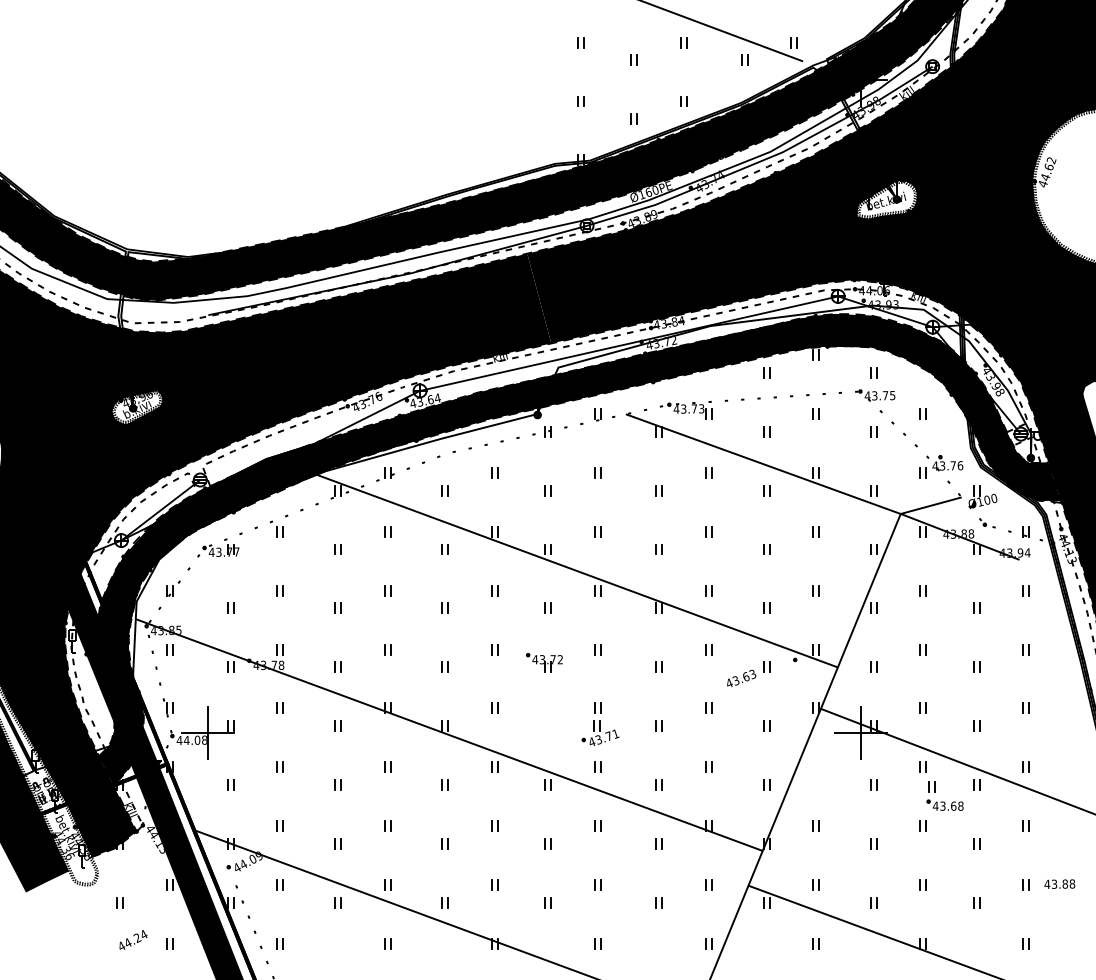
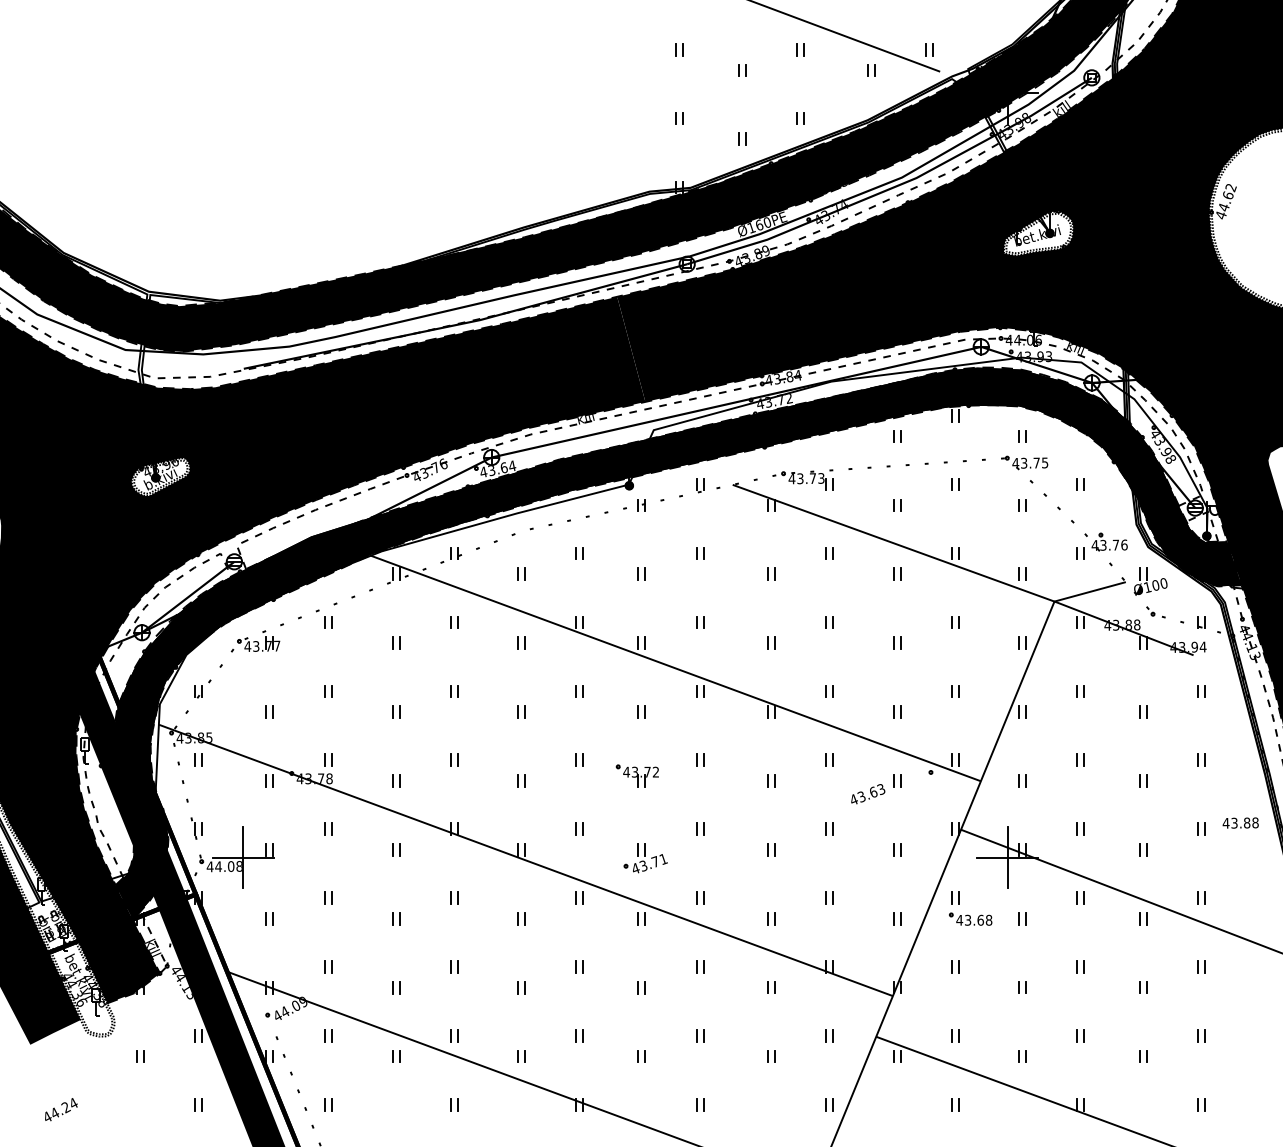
part: (600, 732) -> (645, 857), moved
part: (943, 801) -> (968, 914), moved
text: (1059, 883) -> (1240, 822), moved
text: (133, 939) -> (61, 1109), moved

